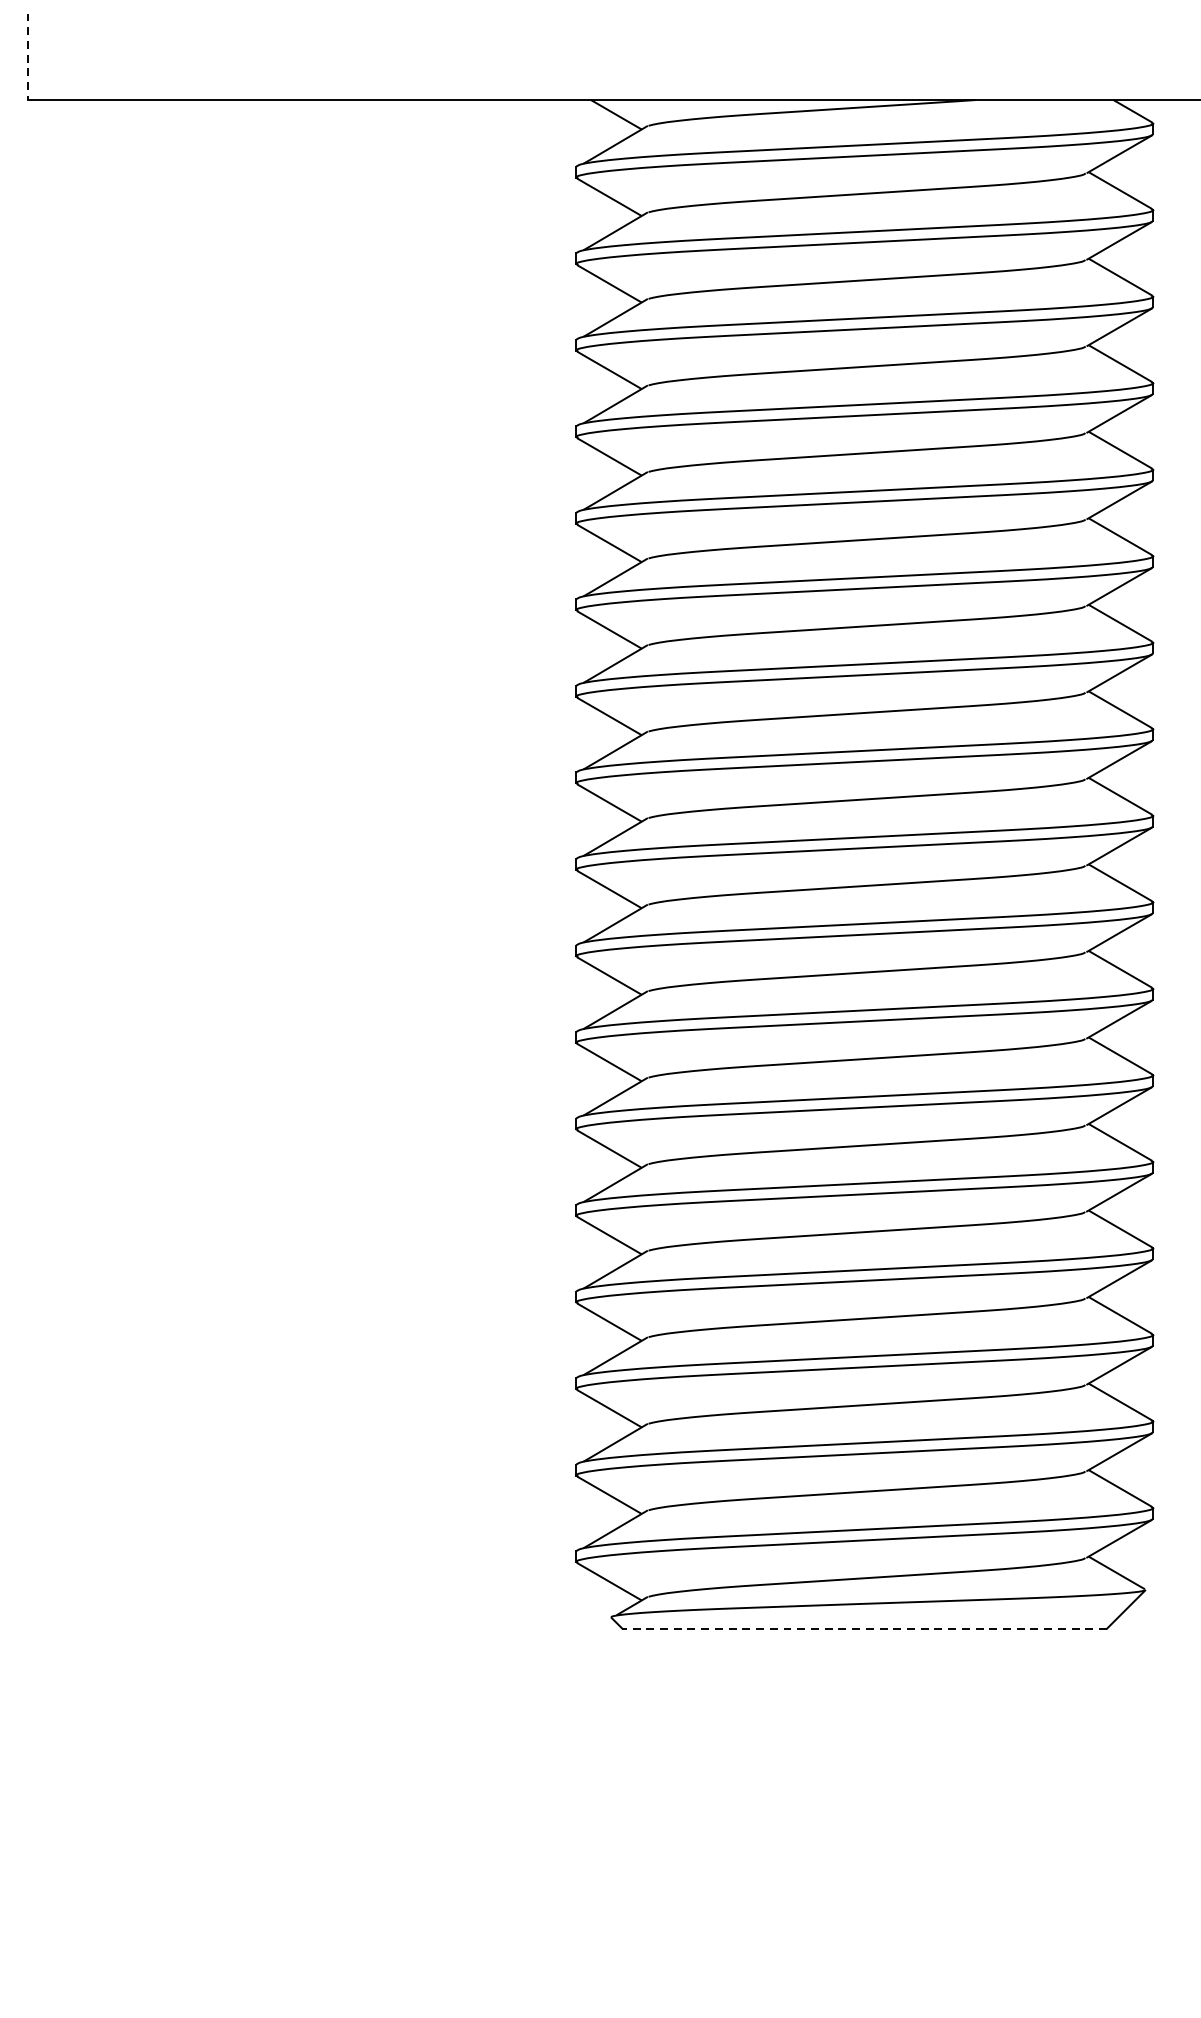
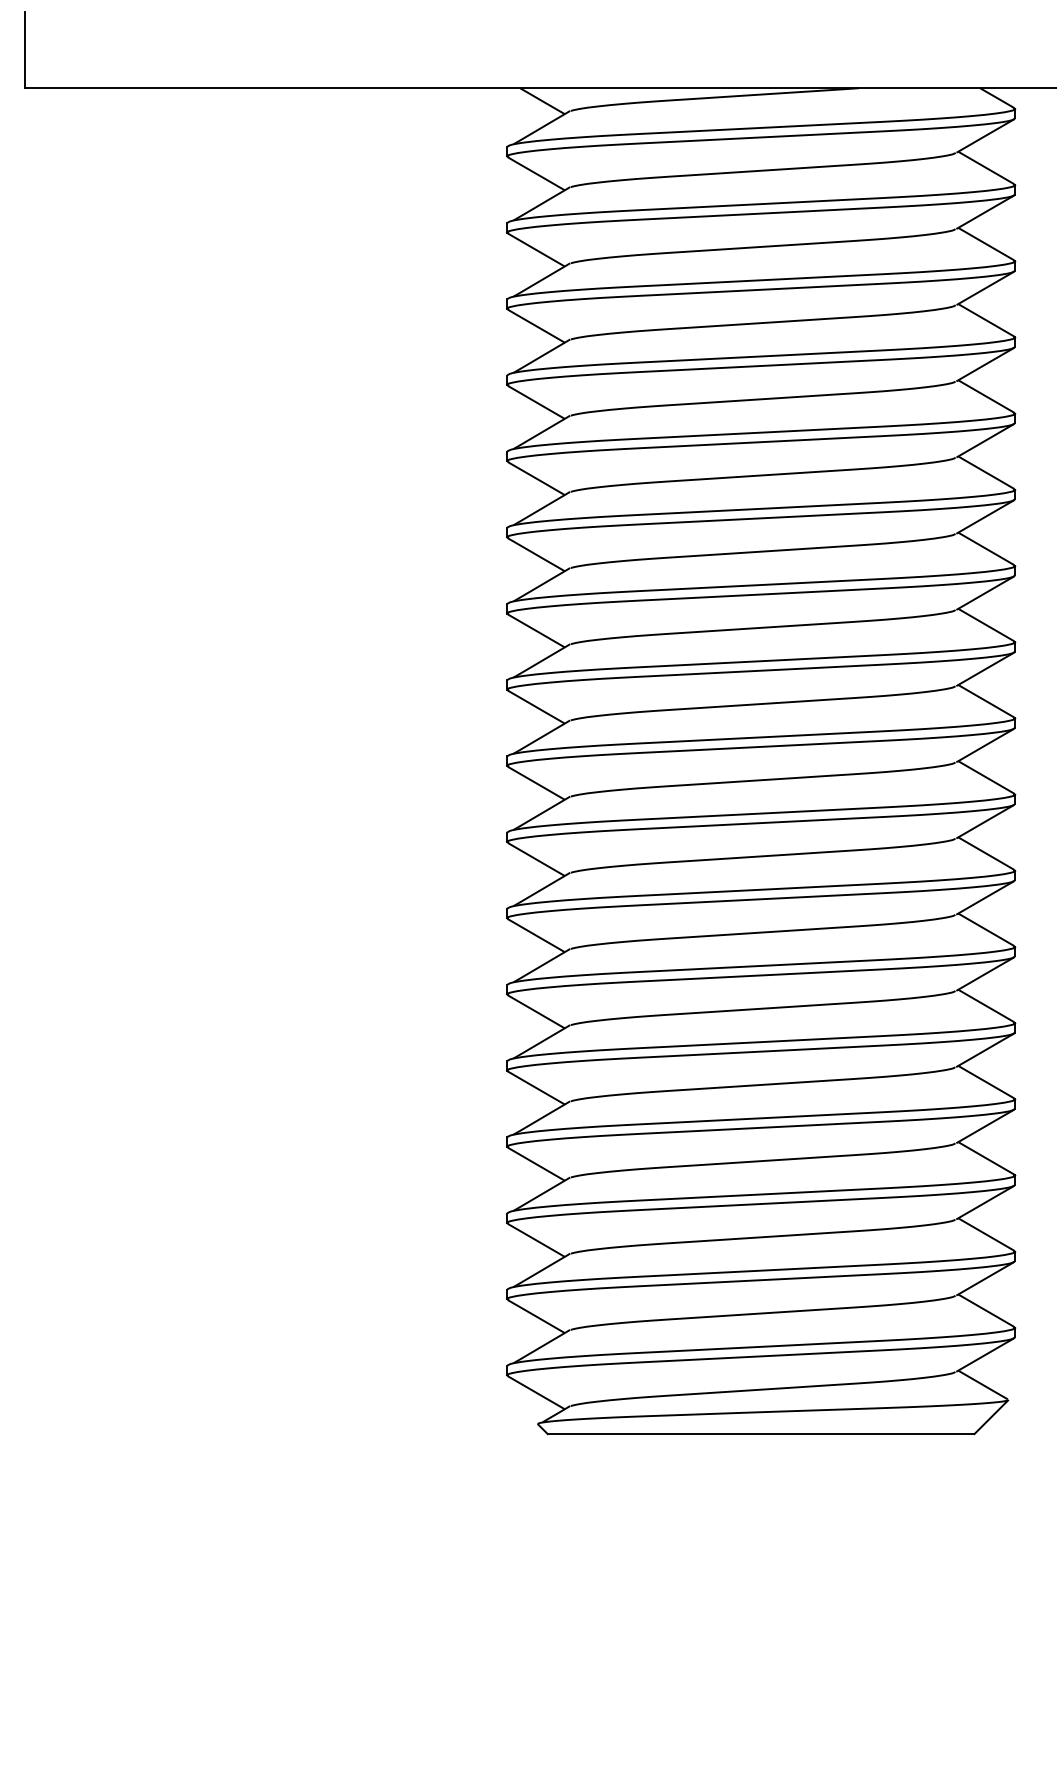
line: (28, 57) -> (24, 50), dashed -> solid
line: (864, 1629) -> (760, 1434), dashed -> solid

